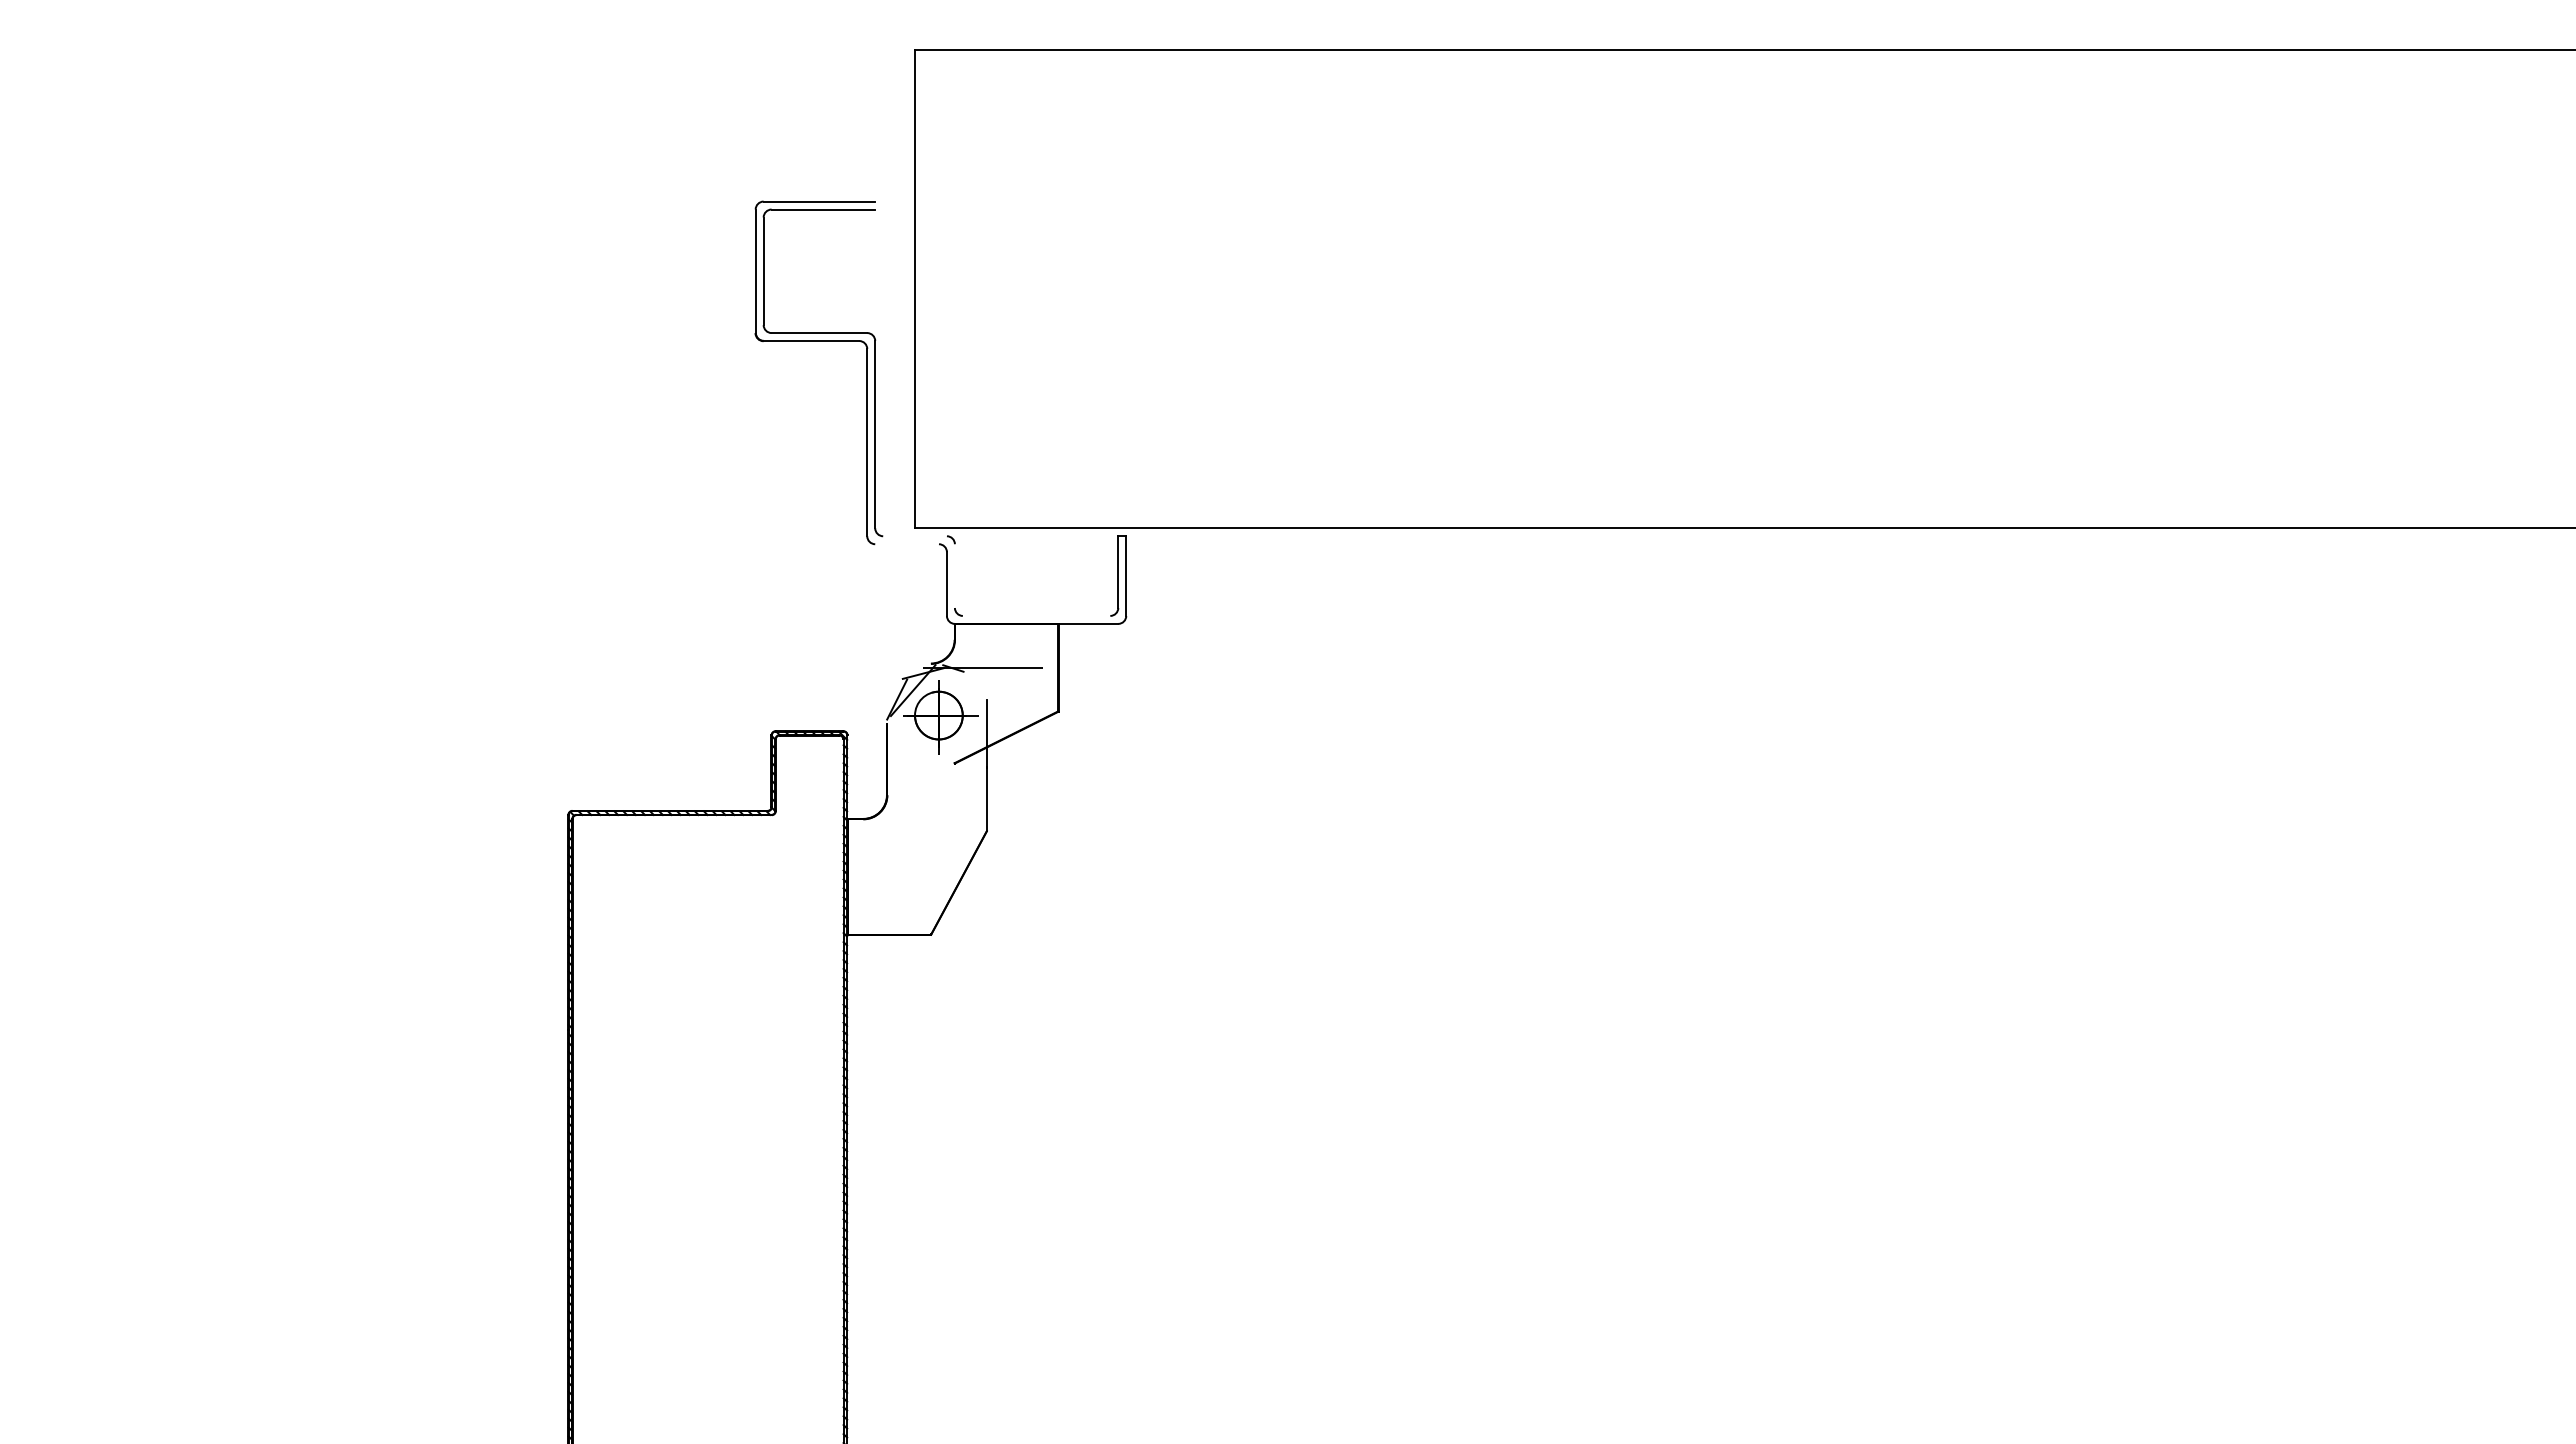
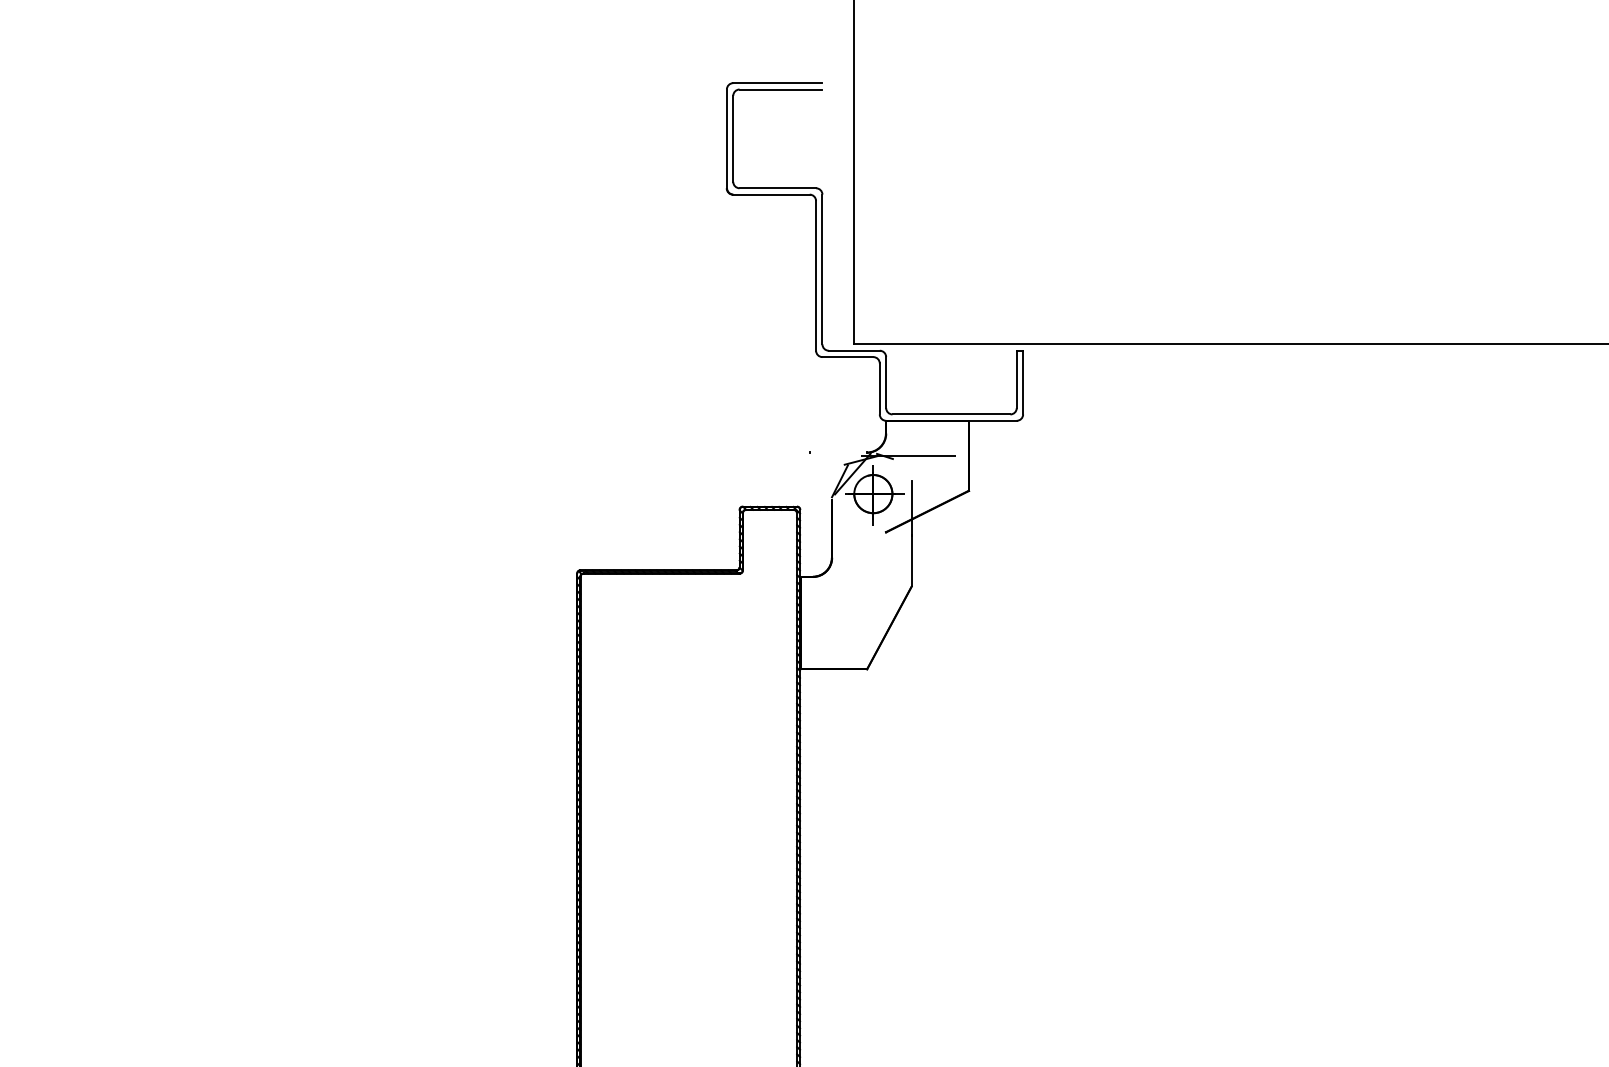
line: (914, 536) -> (853, 350), added
line: (906, 544) -> (847, 357), added
line: (954, 575) -> (885, 382), added
line: (1036, 615) -> (951, 414), added

